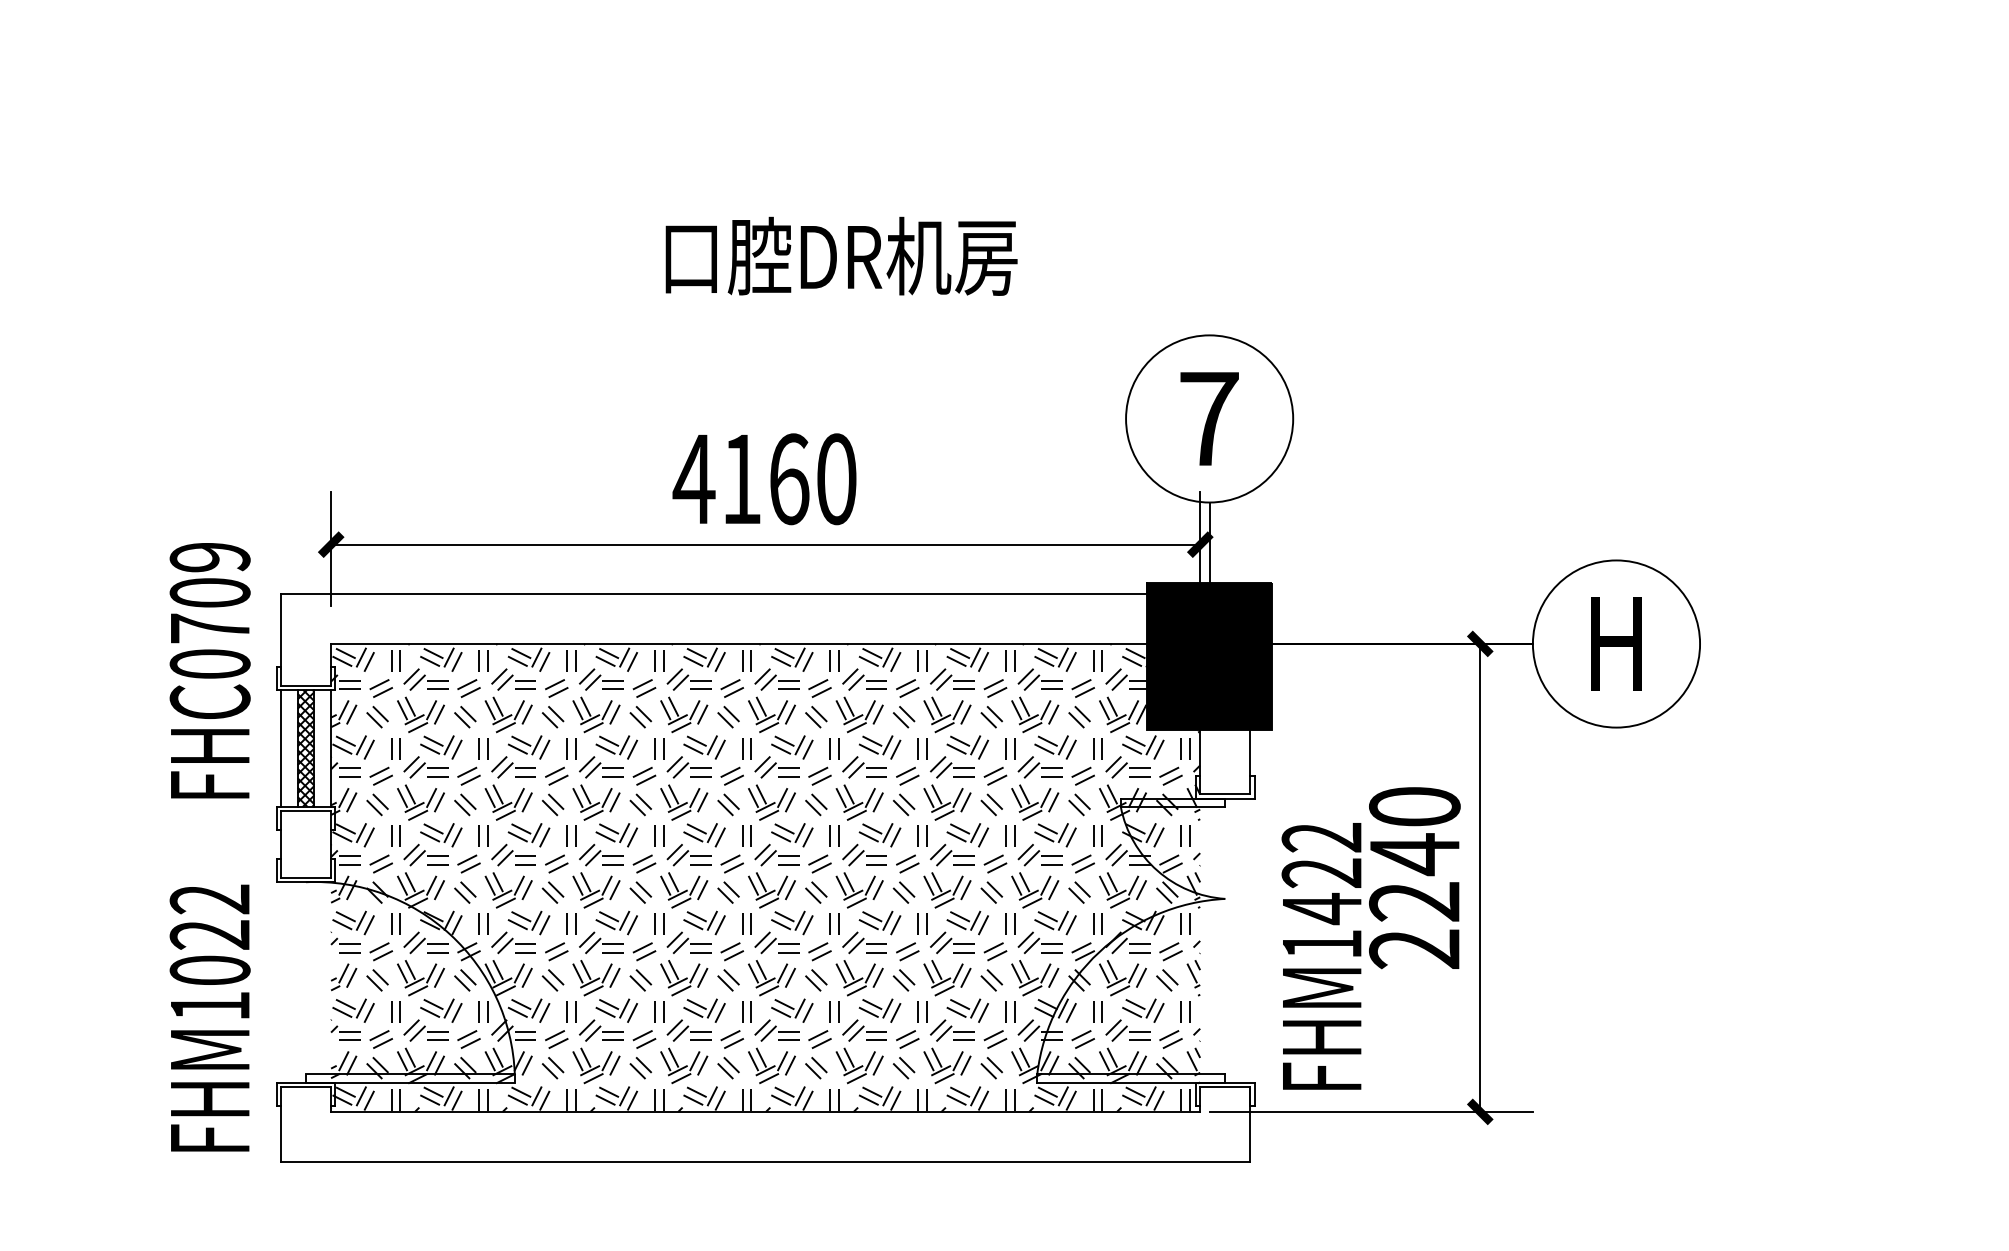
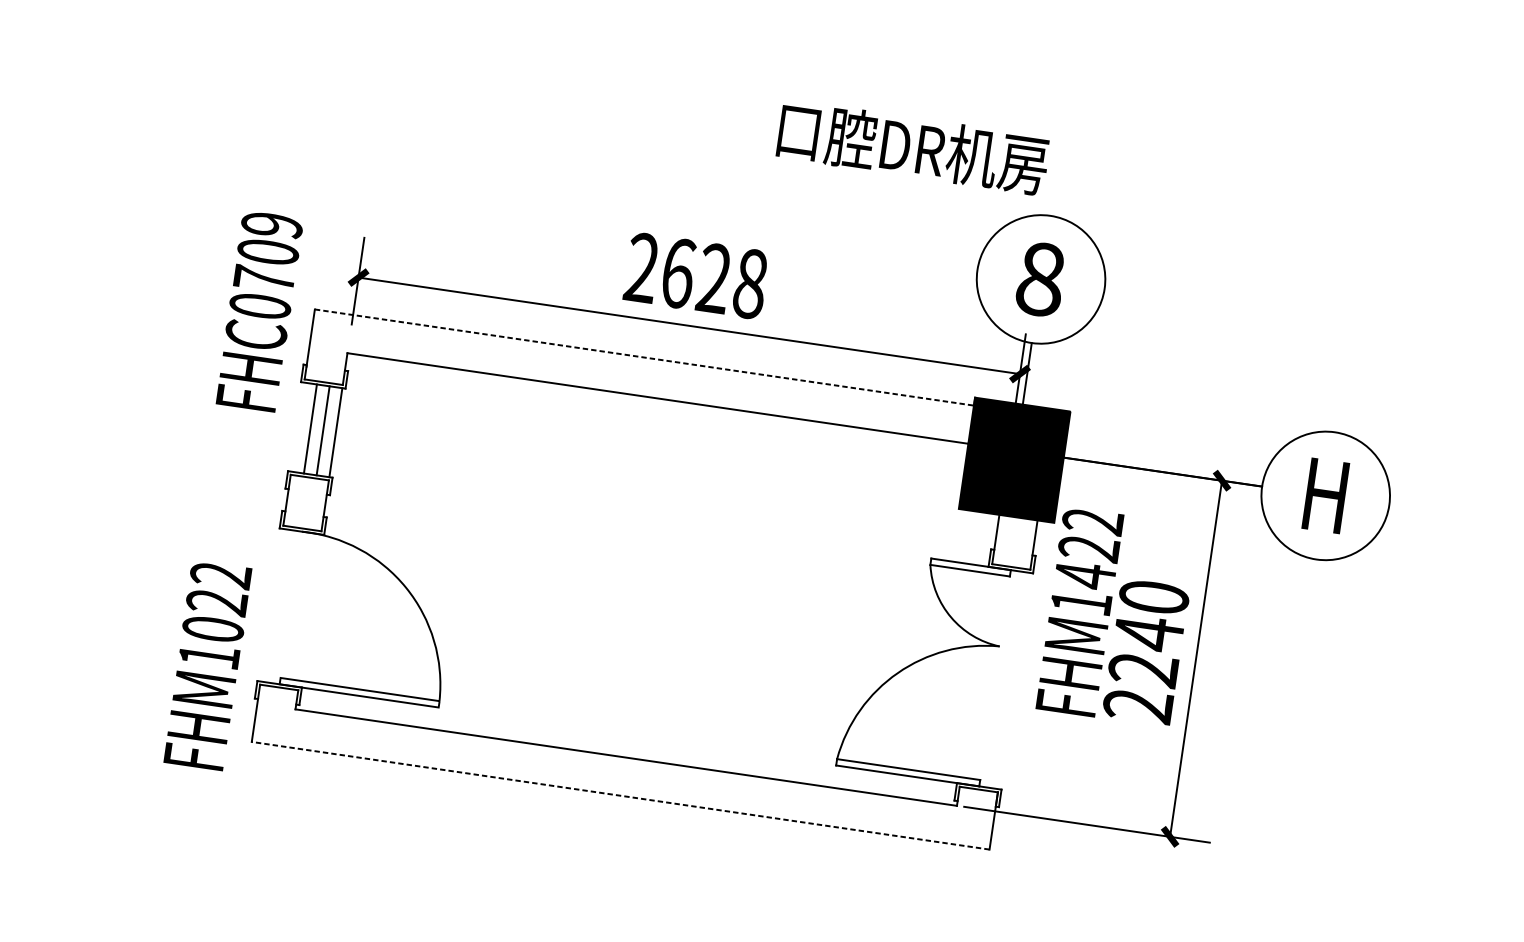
text: (841, 255) -> (913, 146), moved
text: (1209, 419) -> (1040, 279), 7 -> 8
text: (764, 479) -> (695, 276), 4160 -> 2628
line: (765, 593) -> (683, 362), solid -> dashed
text: (209, 670) -> (259, 311), moved
line: (280, 747) -> (297, 426), removed
hatch: (305, 747) -> (316, 429), removed
hatch: (765, 878) -> (652, 579), removed
text: (1321, 956) -> (1079, 611), moved
text: (209, 1017) -> (207, 665), moved
line: (765, 1162) -> (620, 796), solid -> dashed

